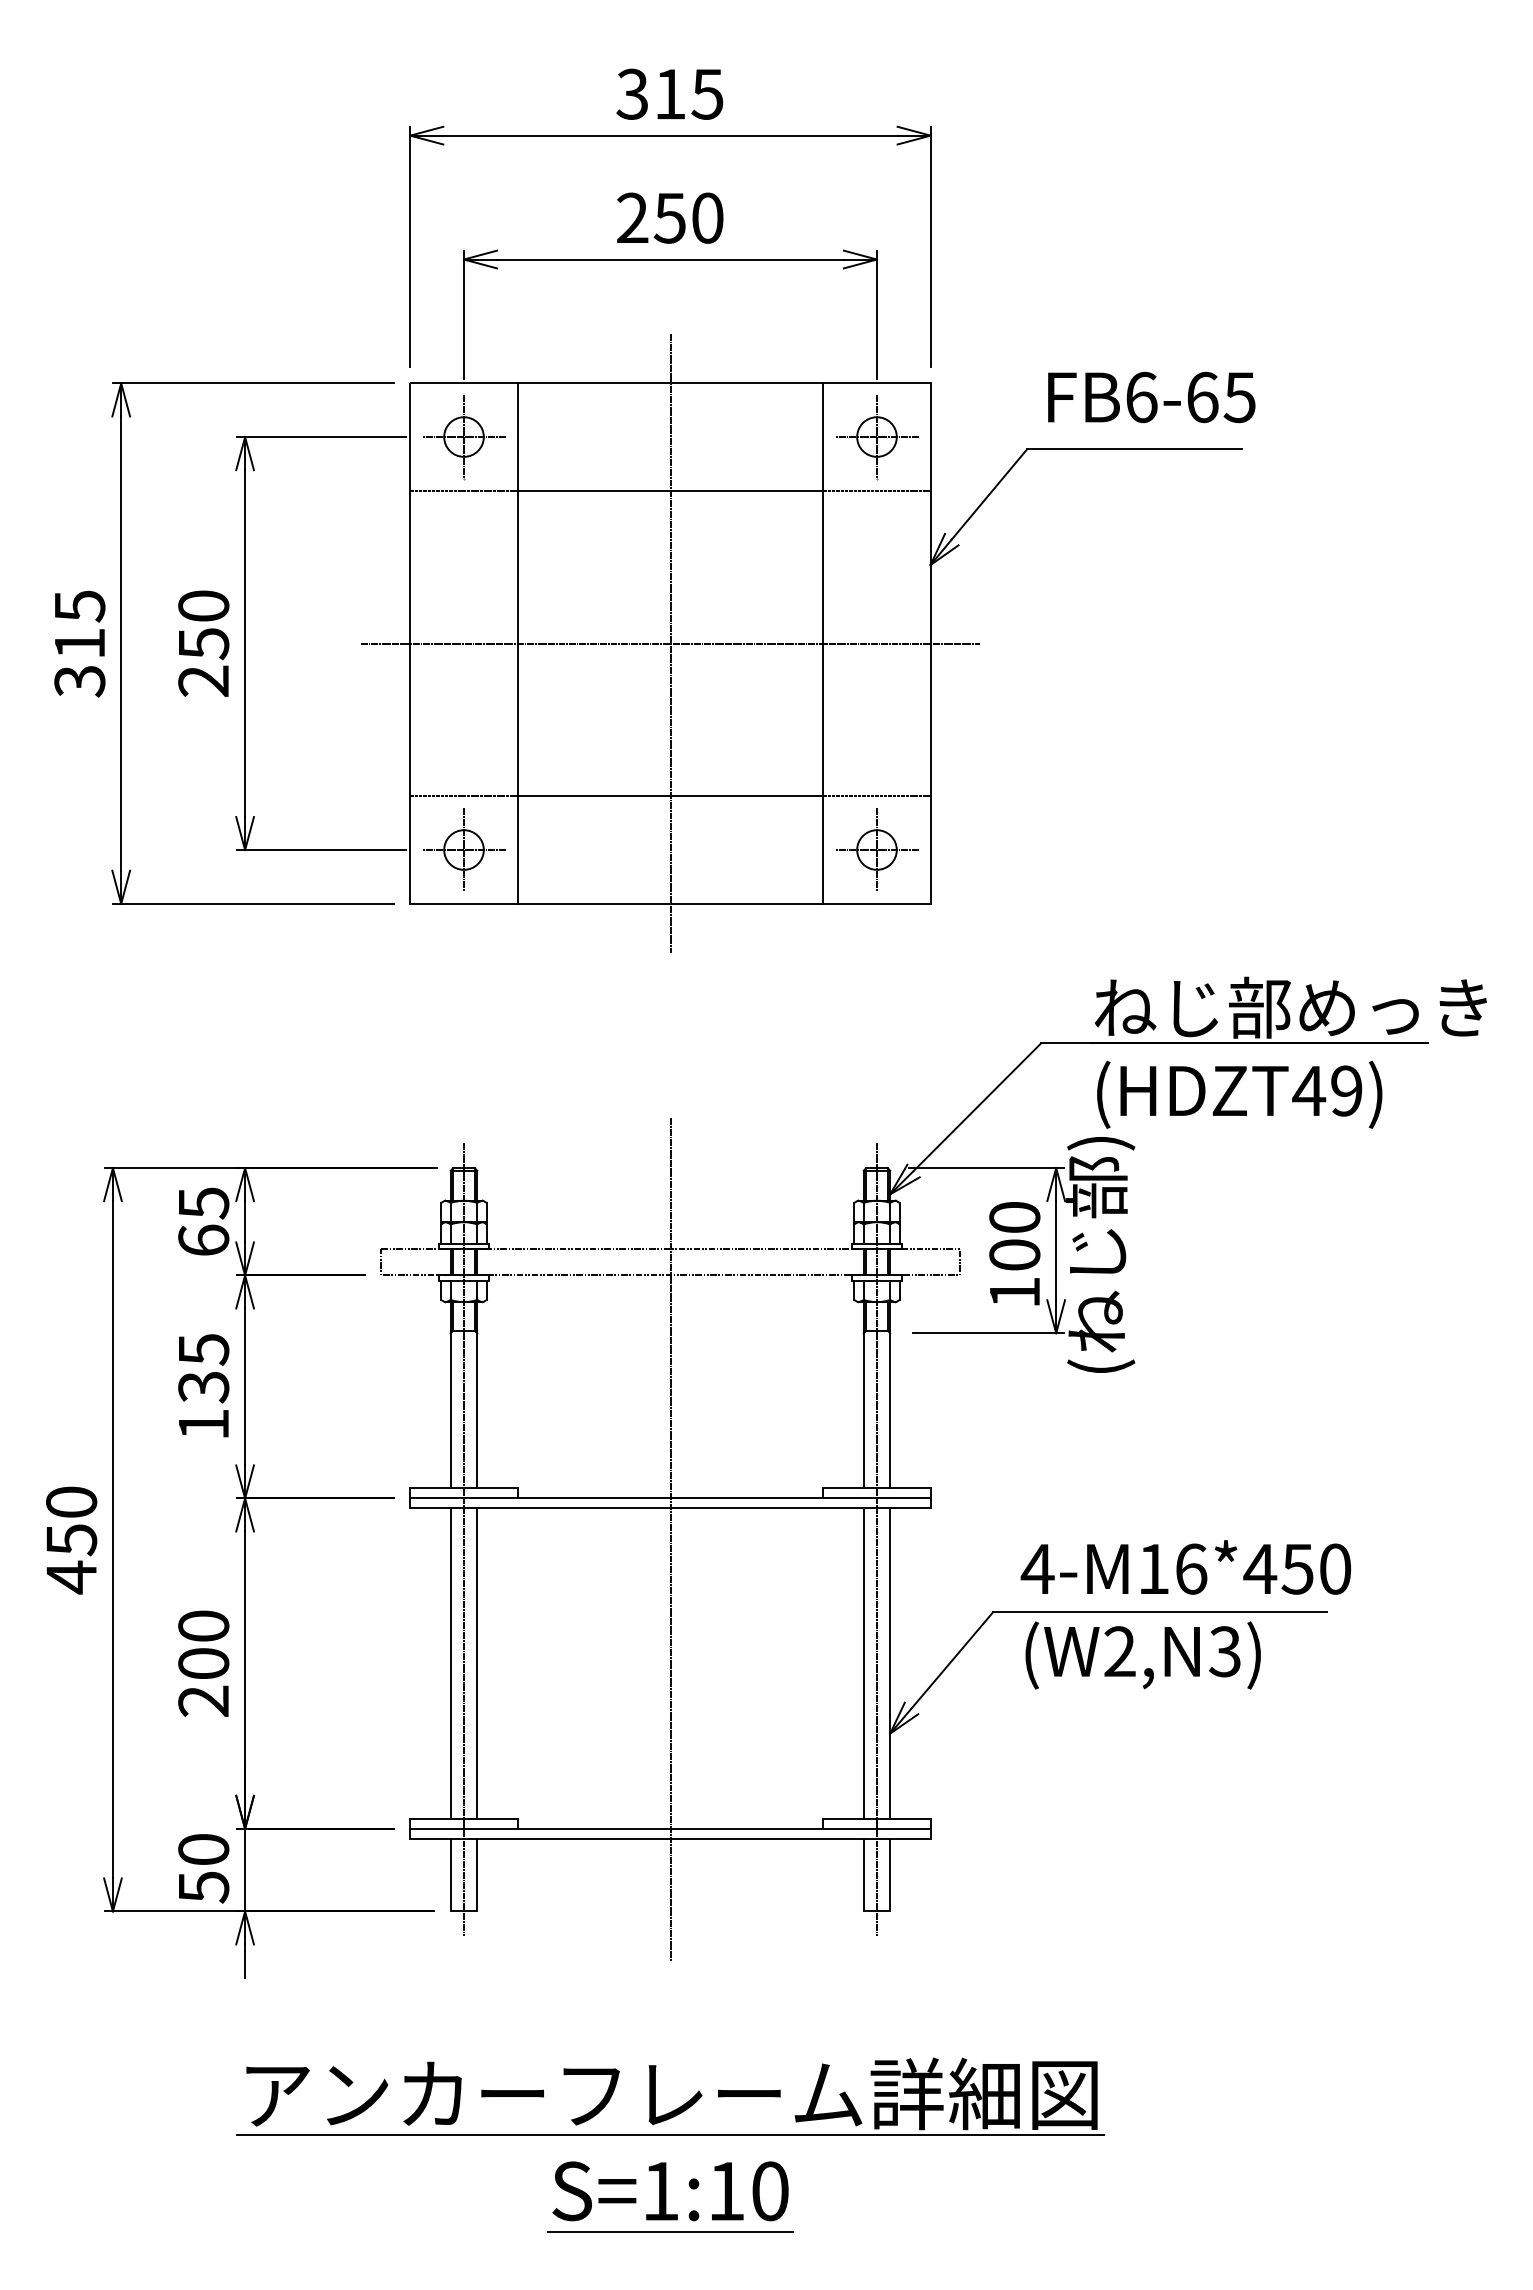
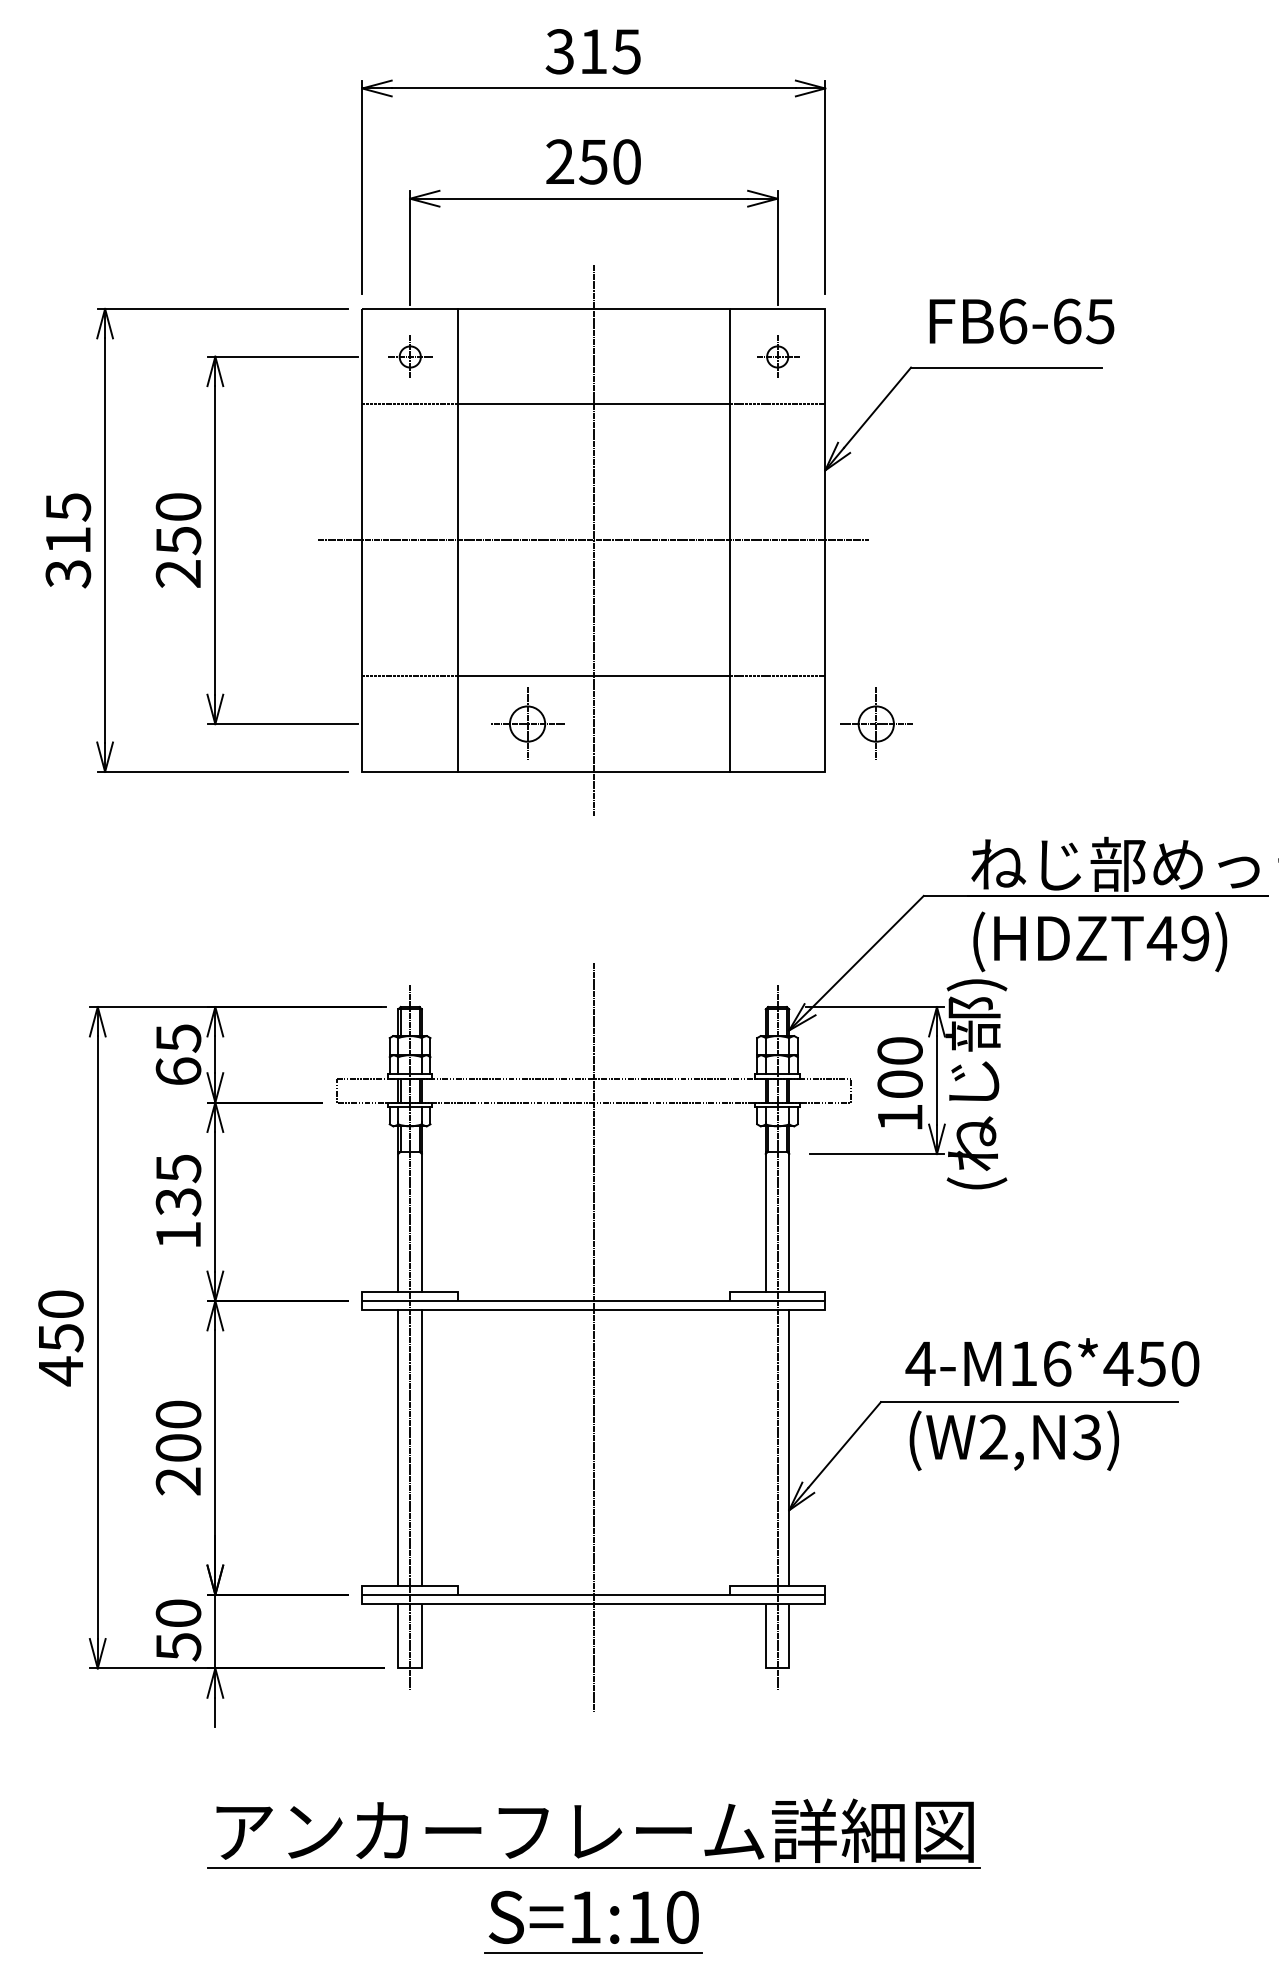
part: (464, 437) -> (410, 357), size x0.6
part: (877, 437) -> (777, 357), size x0.6
part: (464, 849) -> (527, 723), moved
part: (877, 849) -> (876, 723), moved
line: (863, 1663) -> (765, 1447), removed

